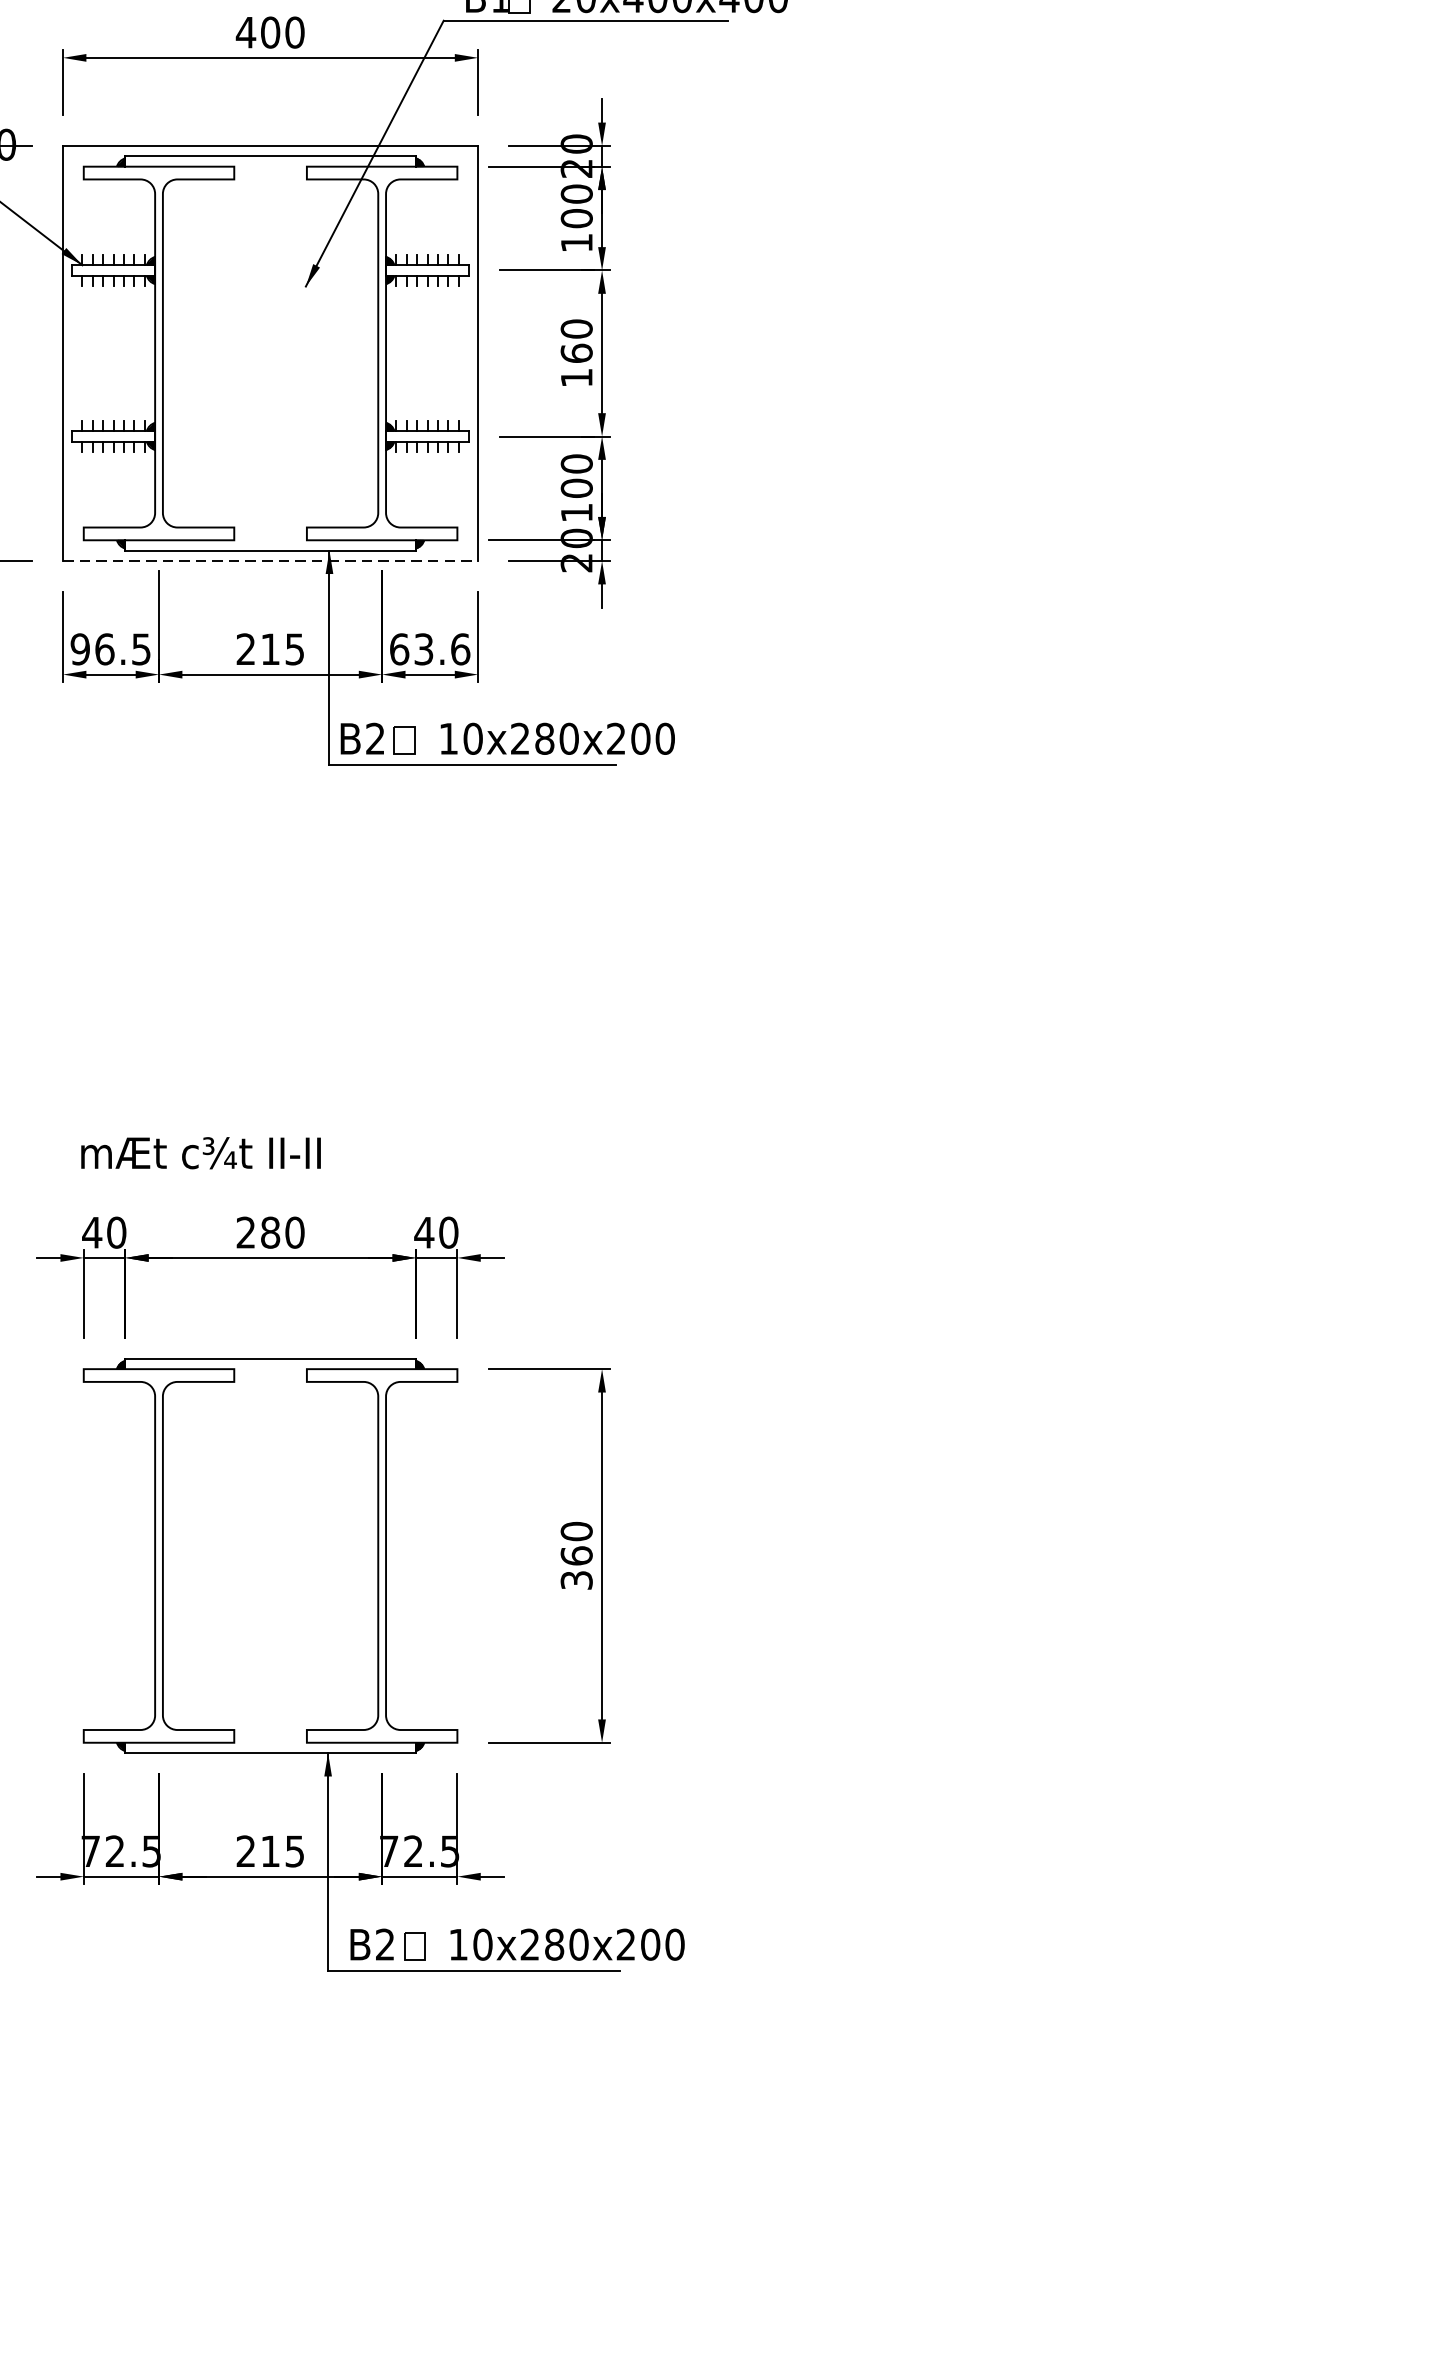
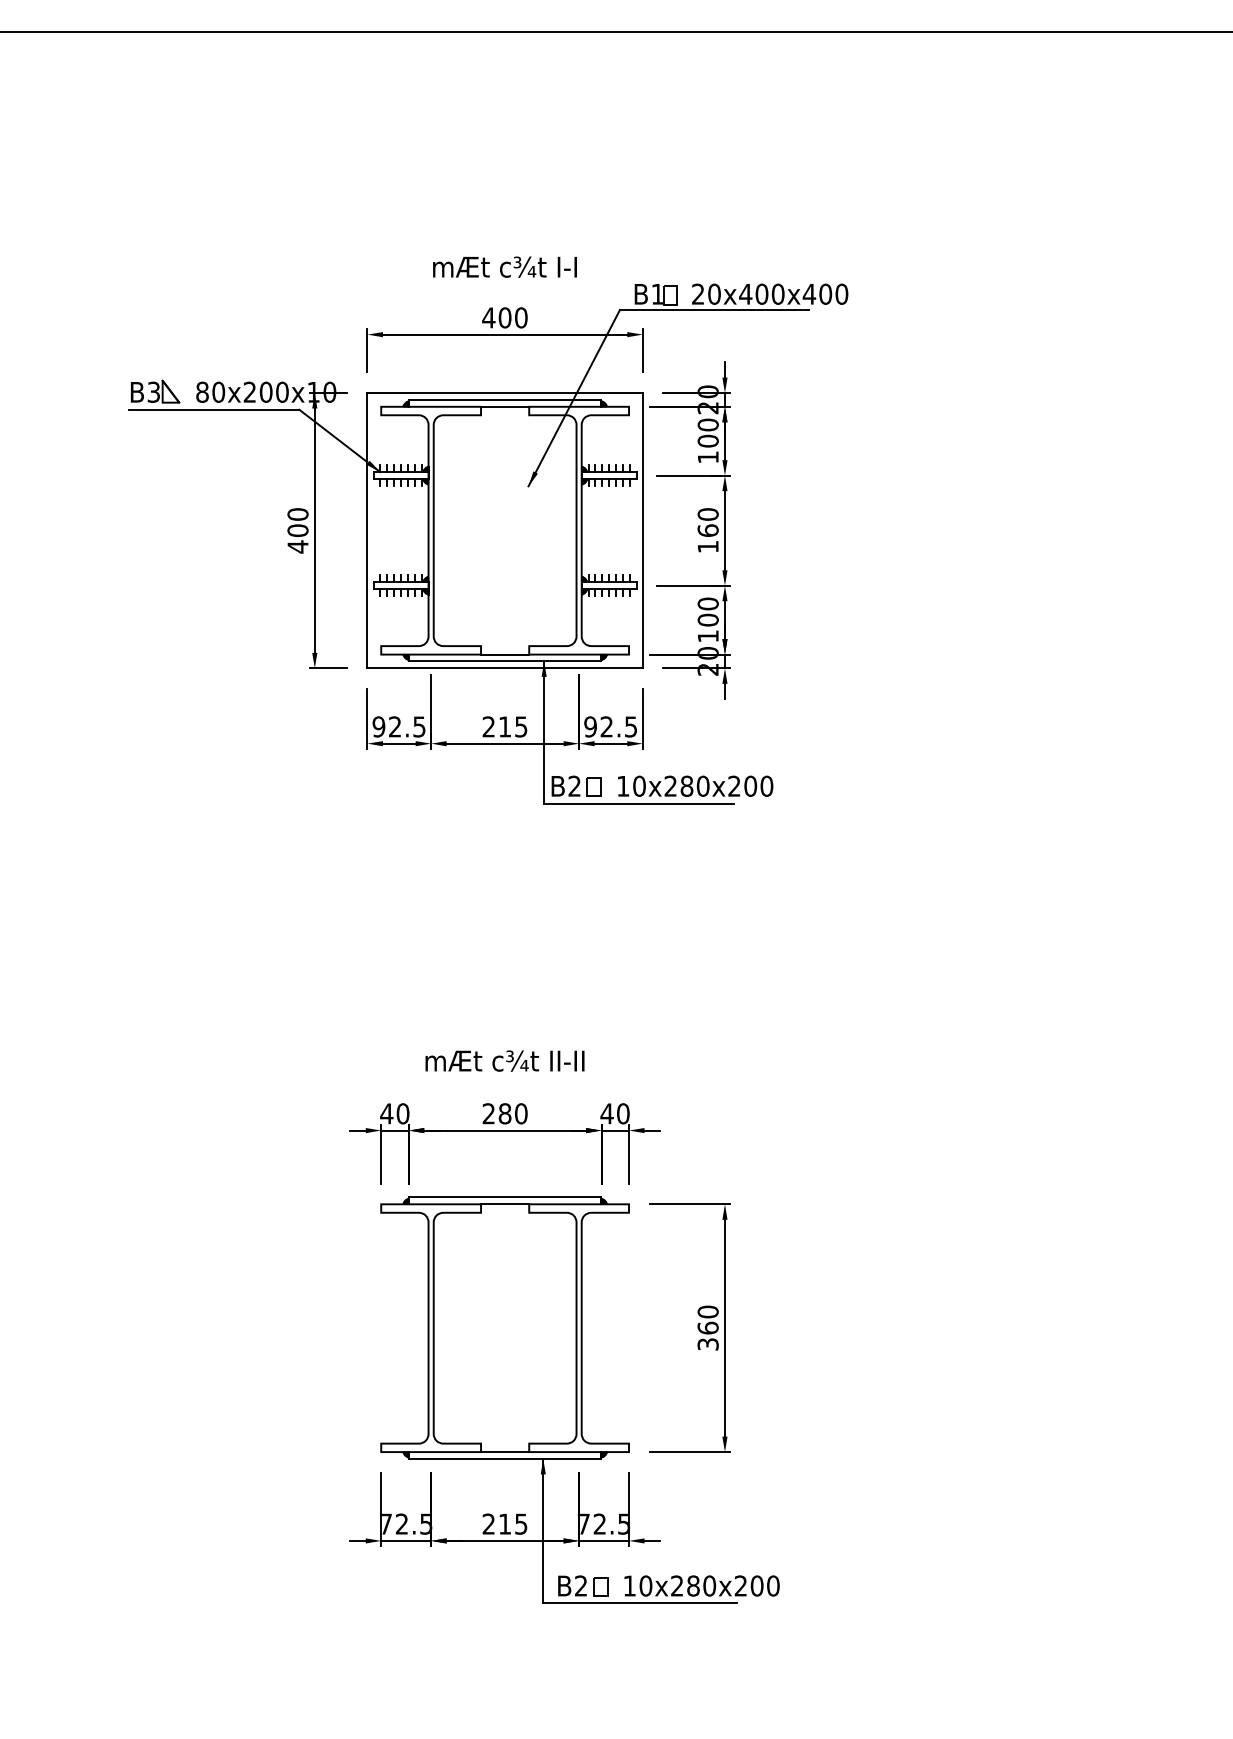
line: (271, 166) -> (505, 406), added
line: (271, 540) -> (505, 654), added
line: (271, 561) -> (505, 668), dashed -> solid
text: (105, 648) -> (395, 726), 96.5 -> 92.5
text: (429, 648) -> (610, 726), 63.6 -> 92.5
text: (200, 1152) -> (504, 1060), moved
line: (271, 1369) -> (505, 1204), added
line: (271, 1743) -> (505, 1452), added

